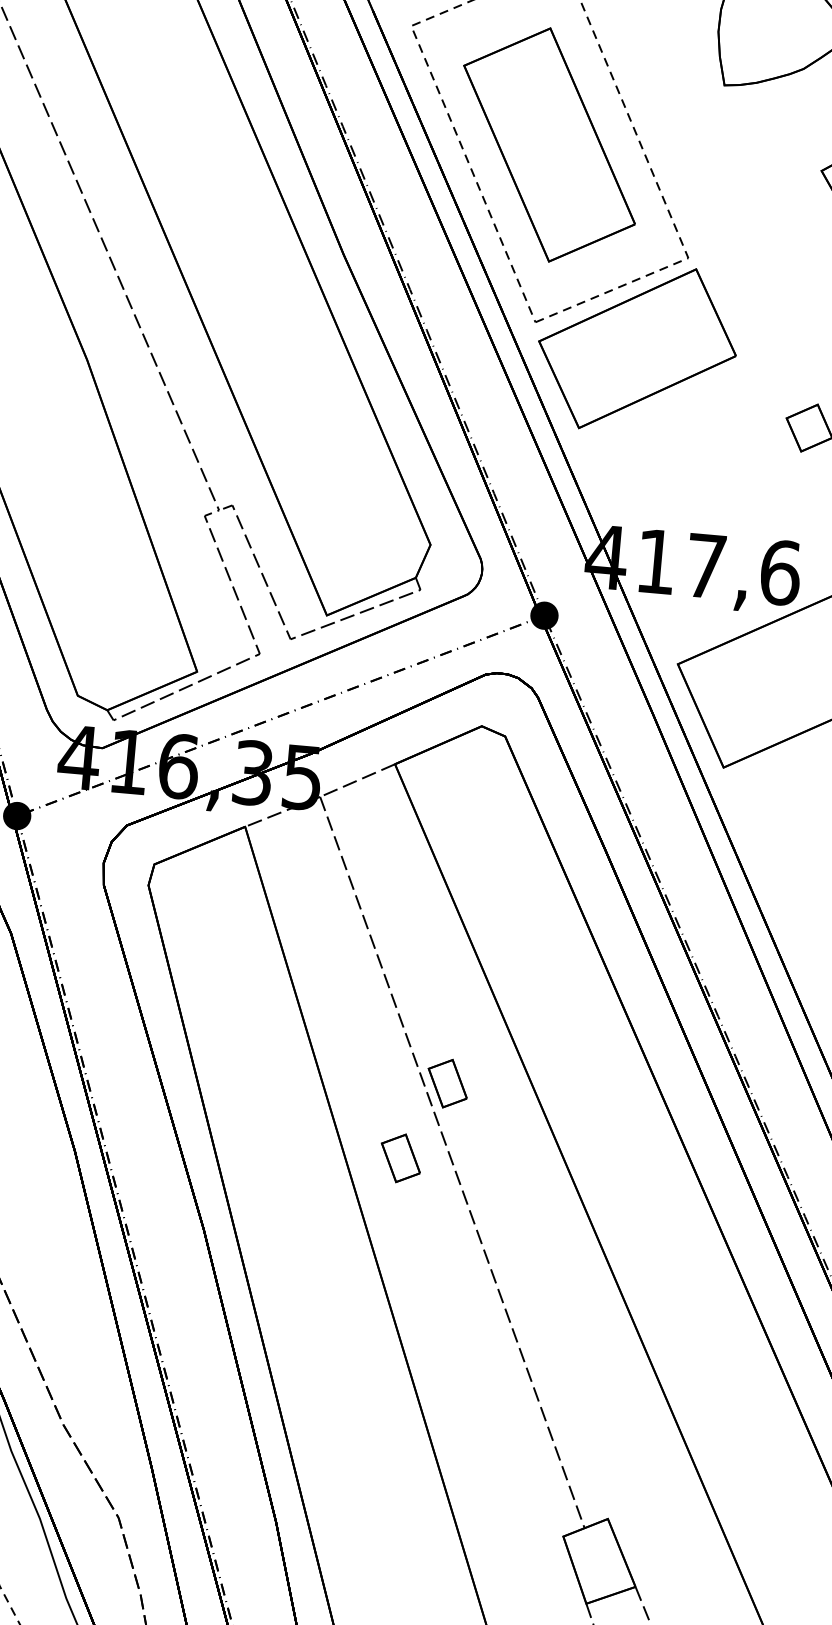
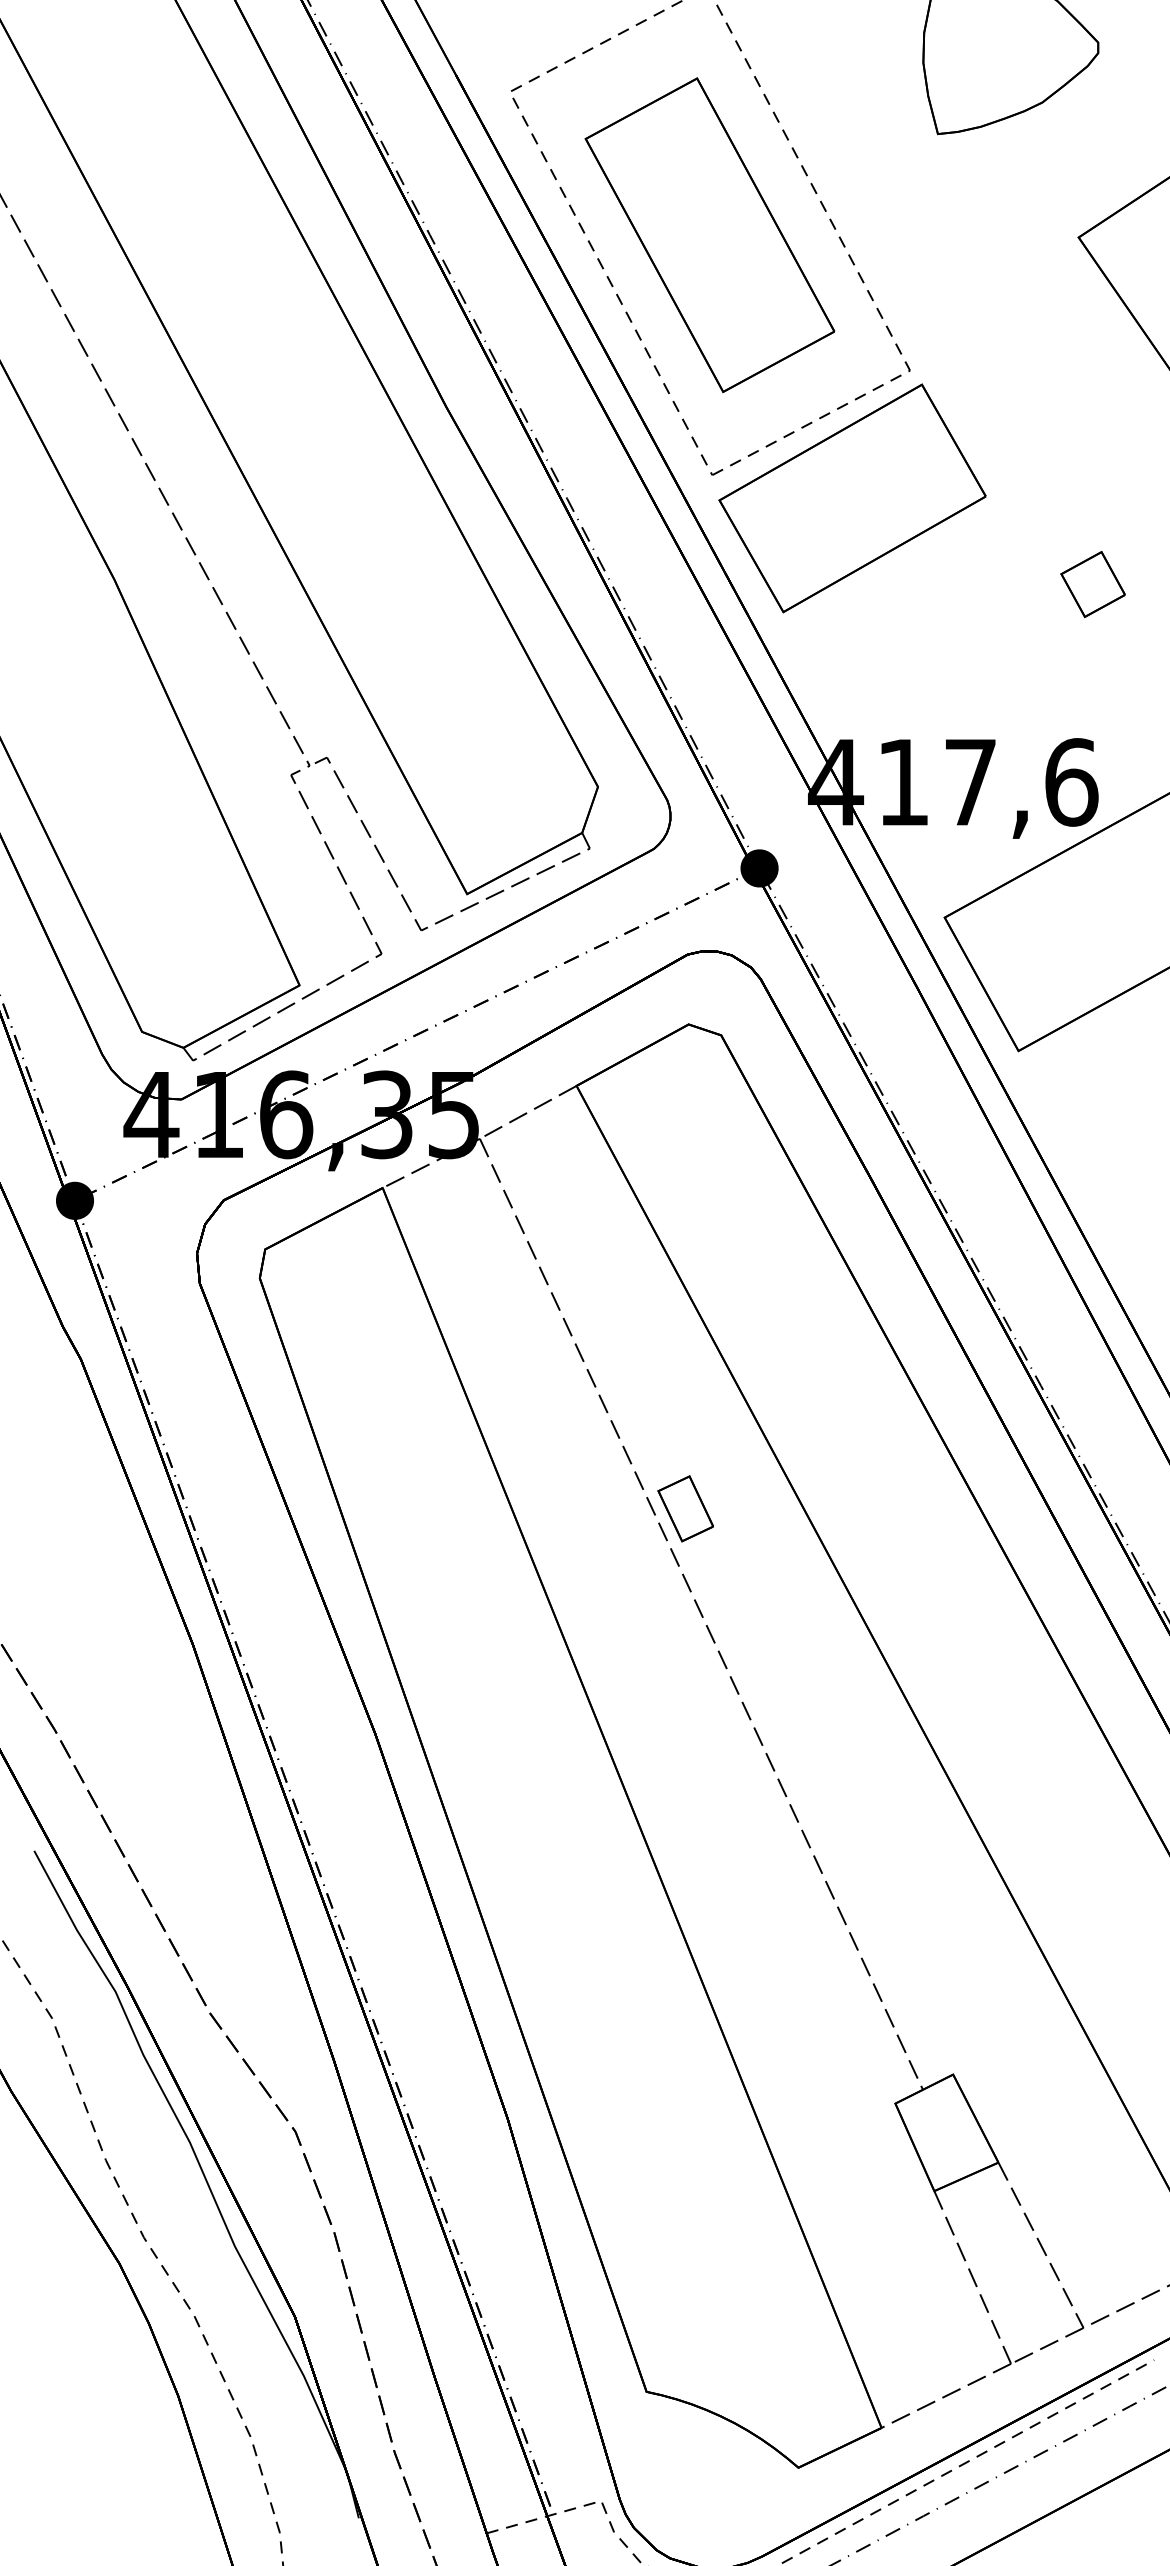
part: (400, 1158) -> (631, 1614), removed

